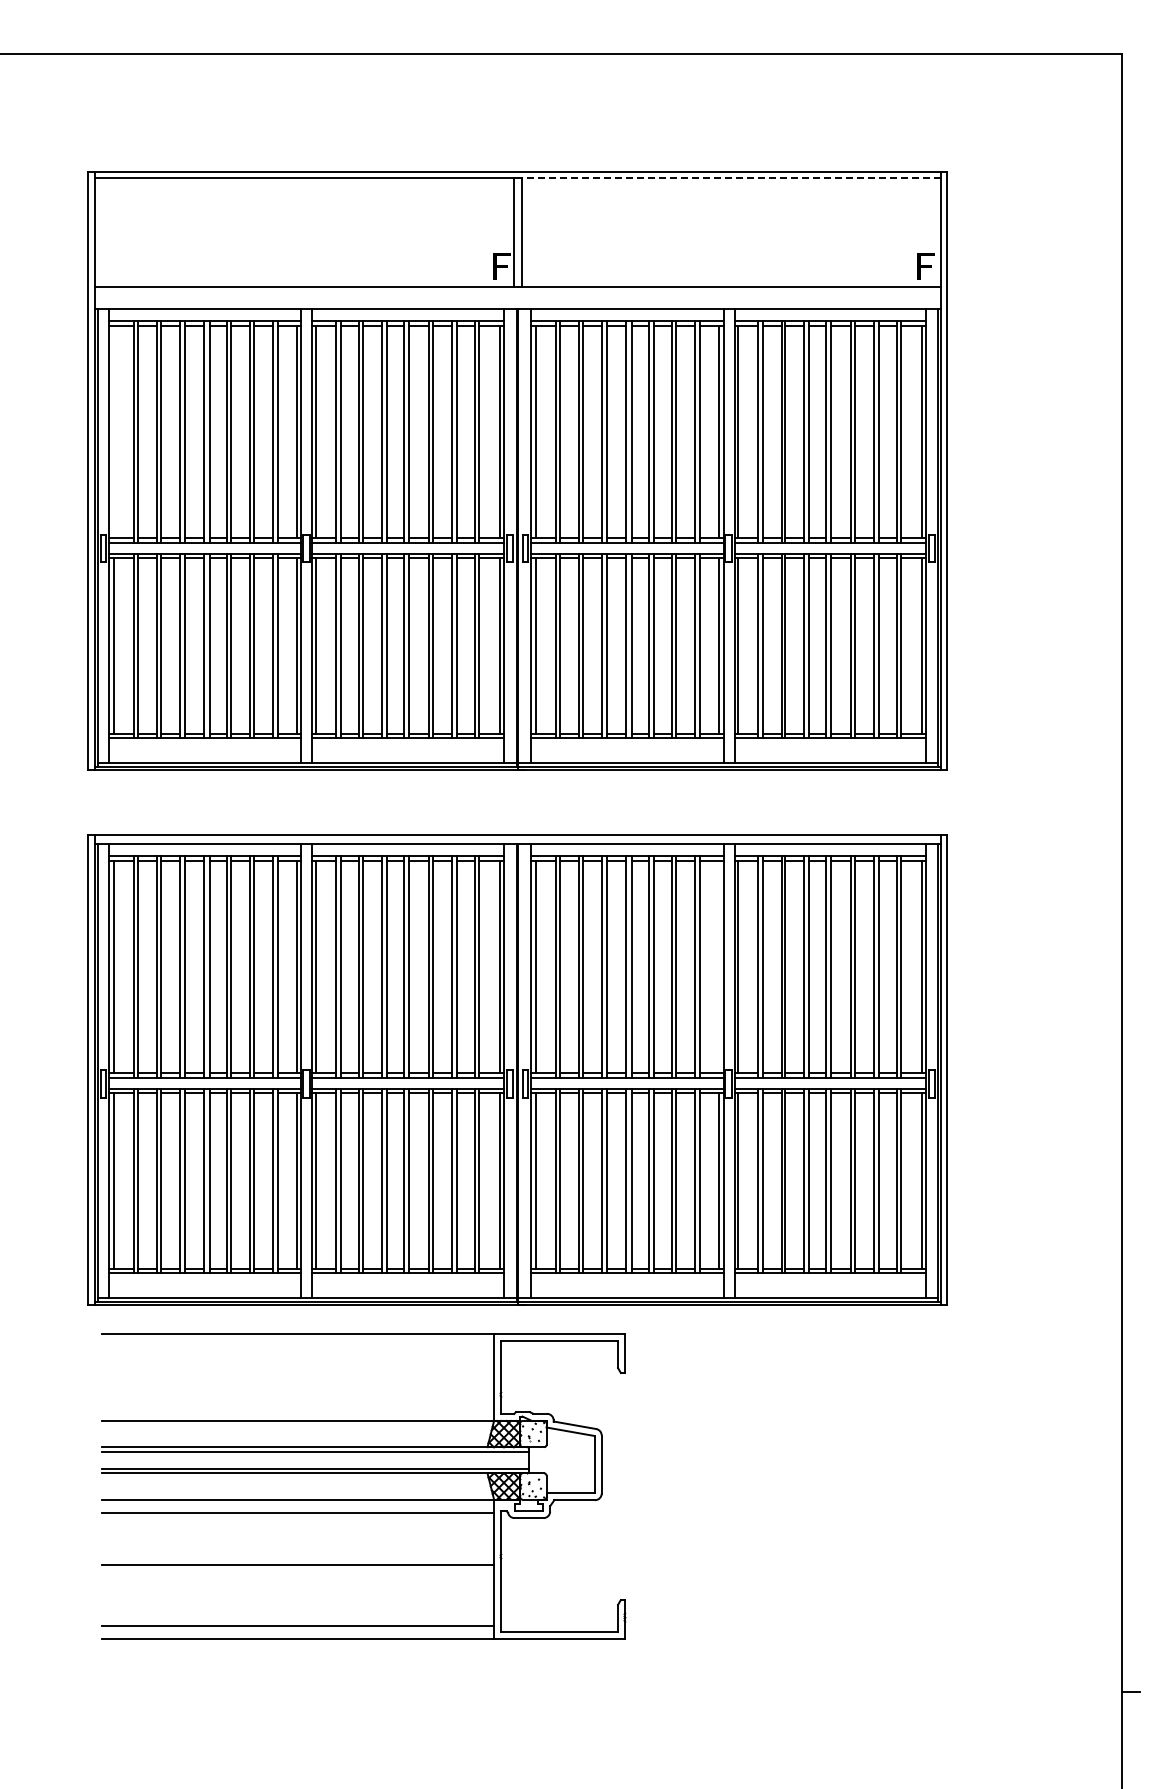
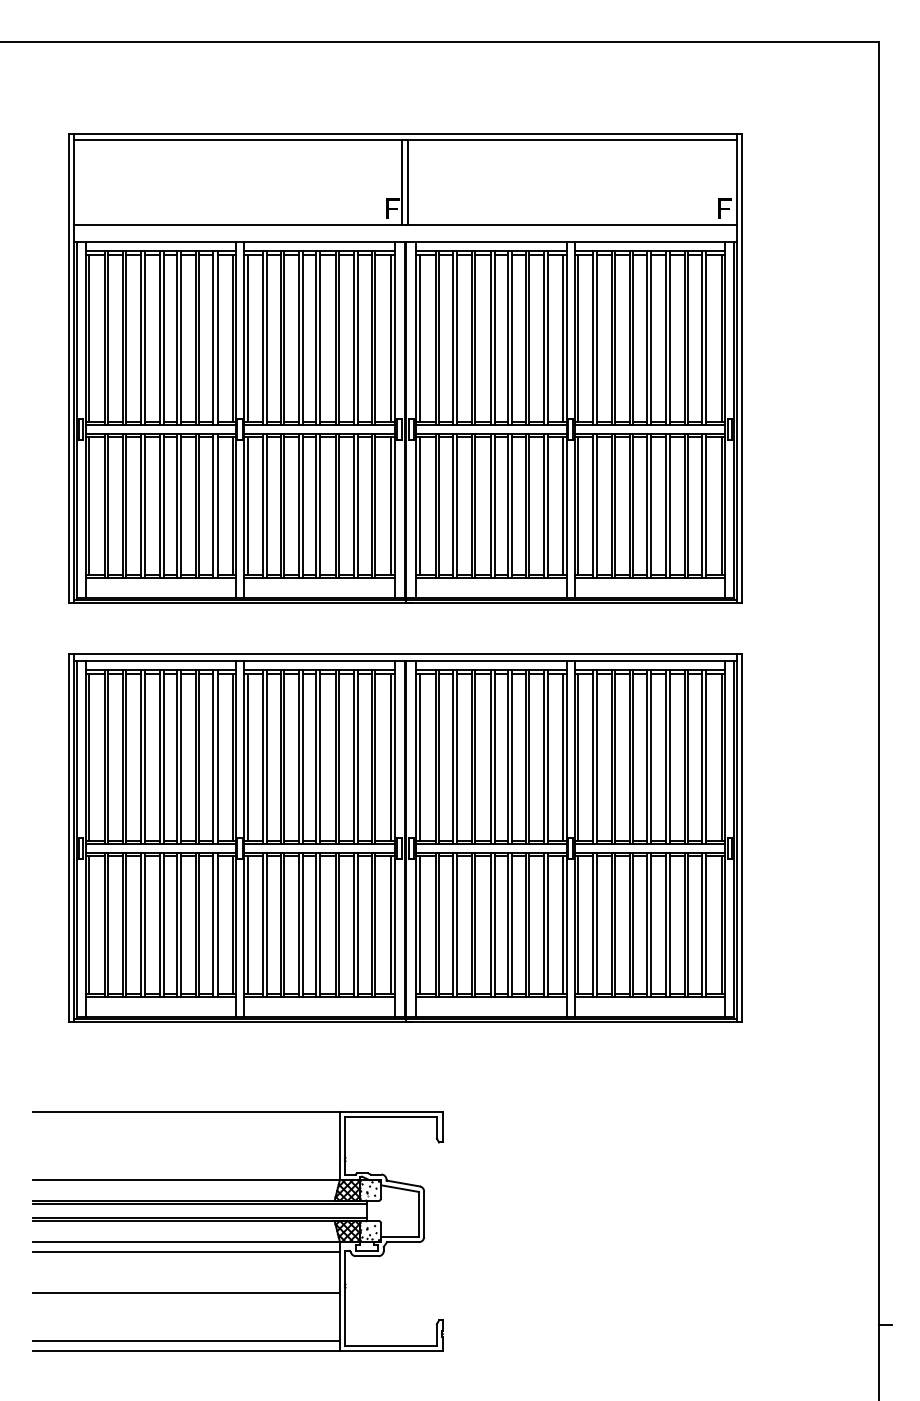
line: (729, 178) -> (571, 139), dashed -> solid
line: (113, 431) -> (88, 337), added
line: (719, 966) -> (563, 756), added
part: (363, 1473) -> (237, 1221), moved

